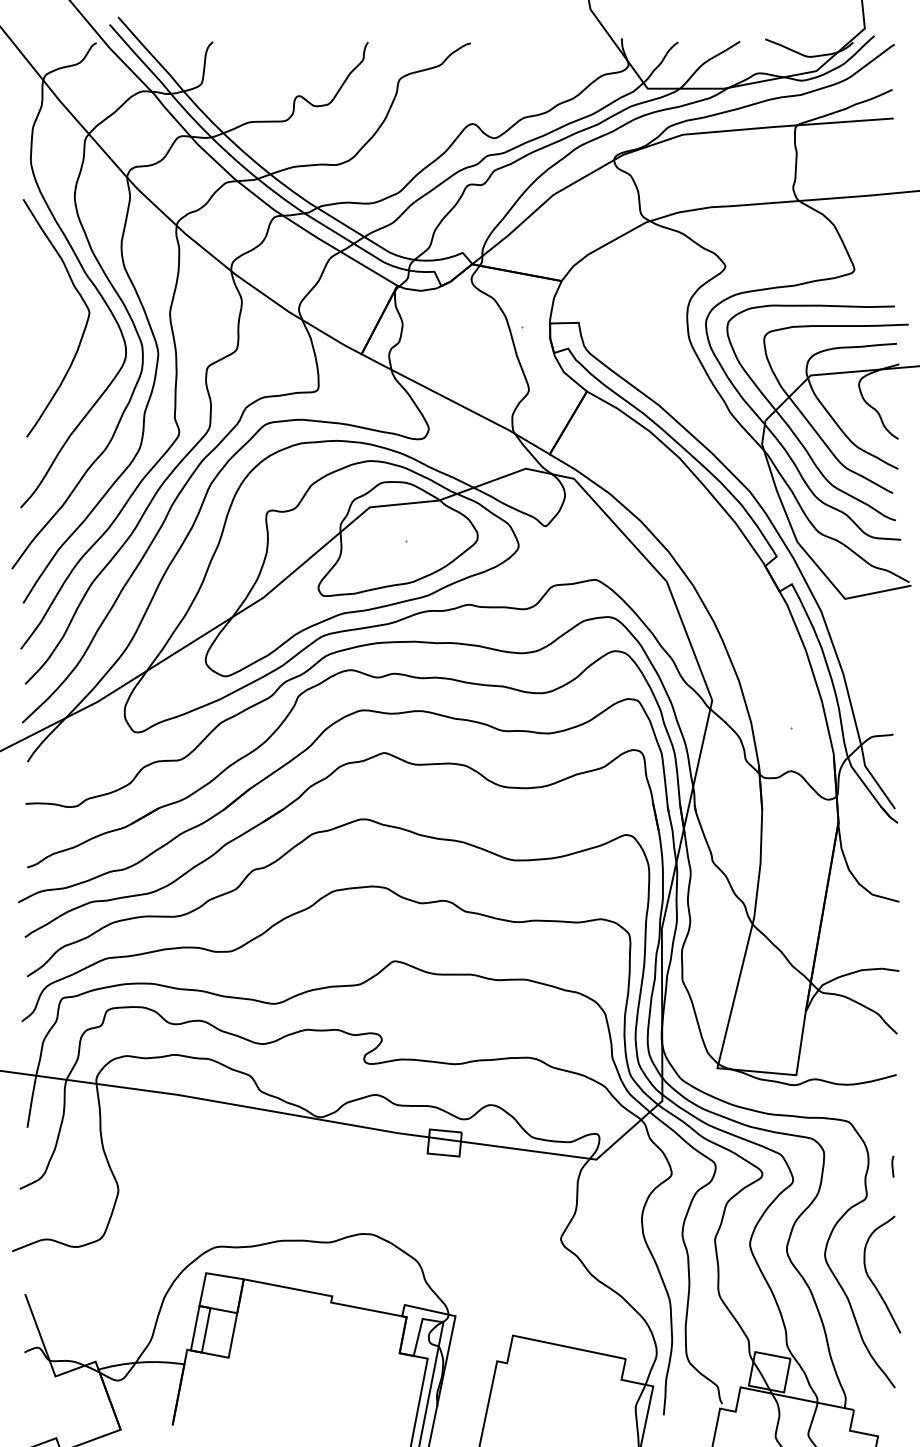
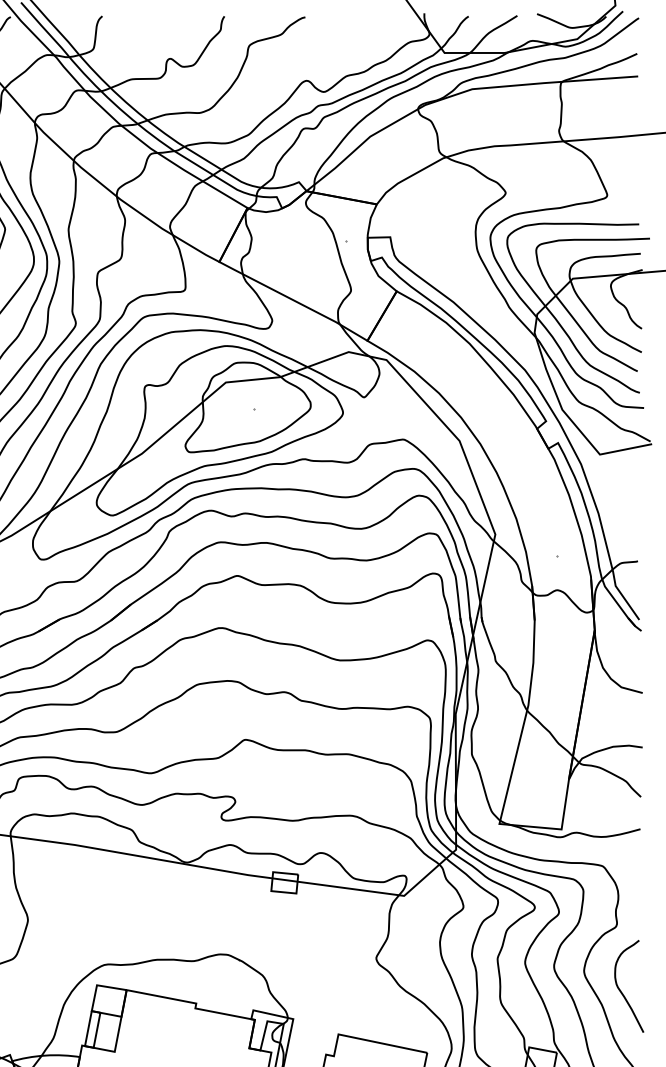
line: (892, 1166) -> (637, 901), removed

